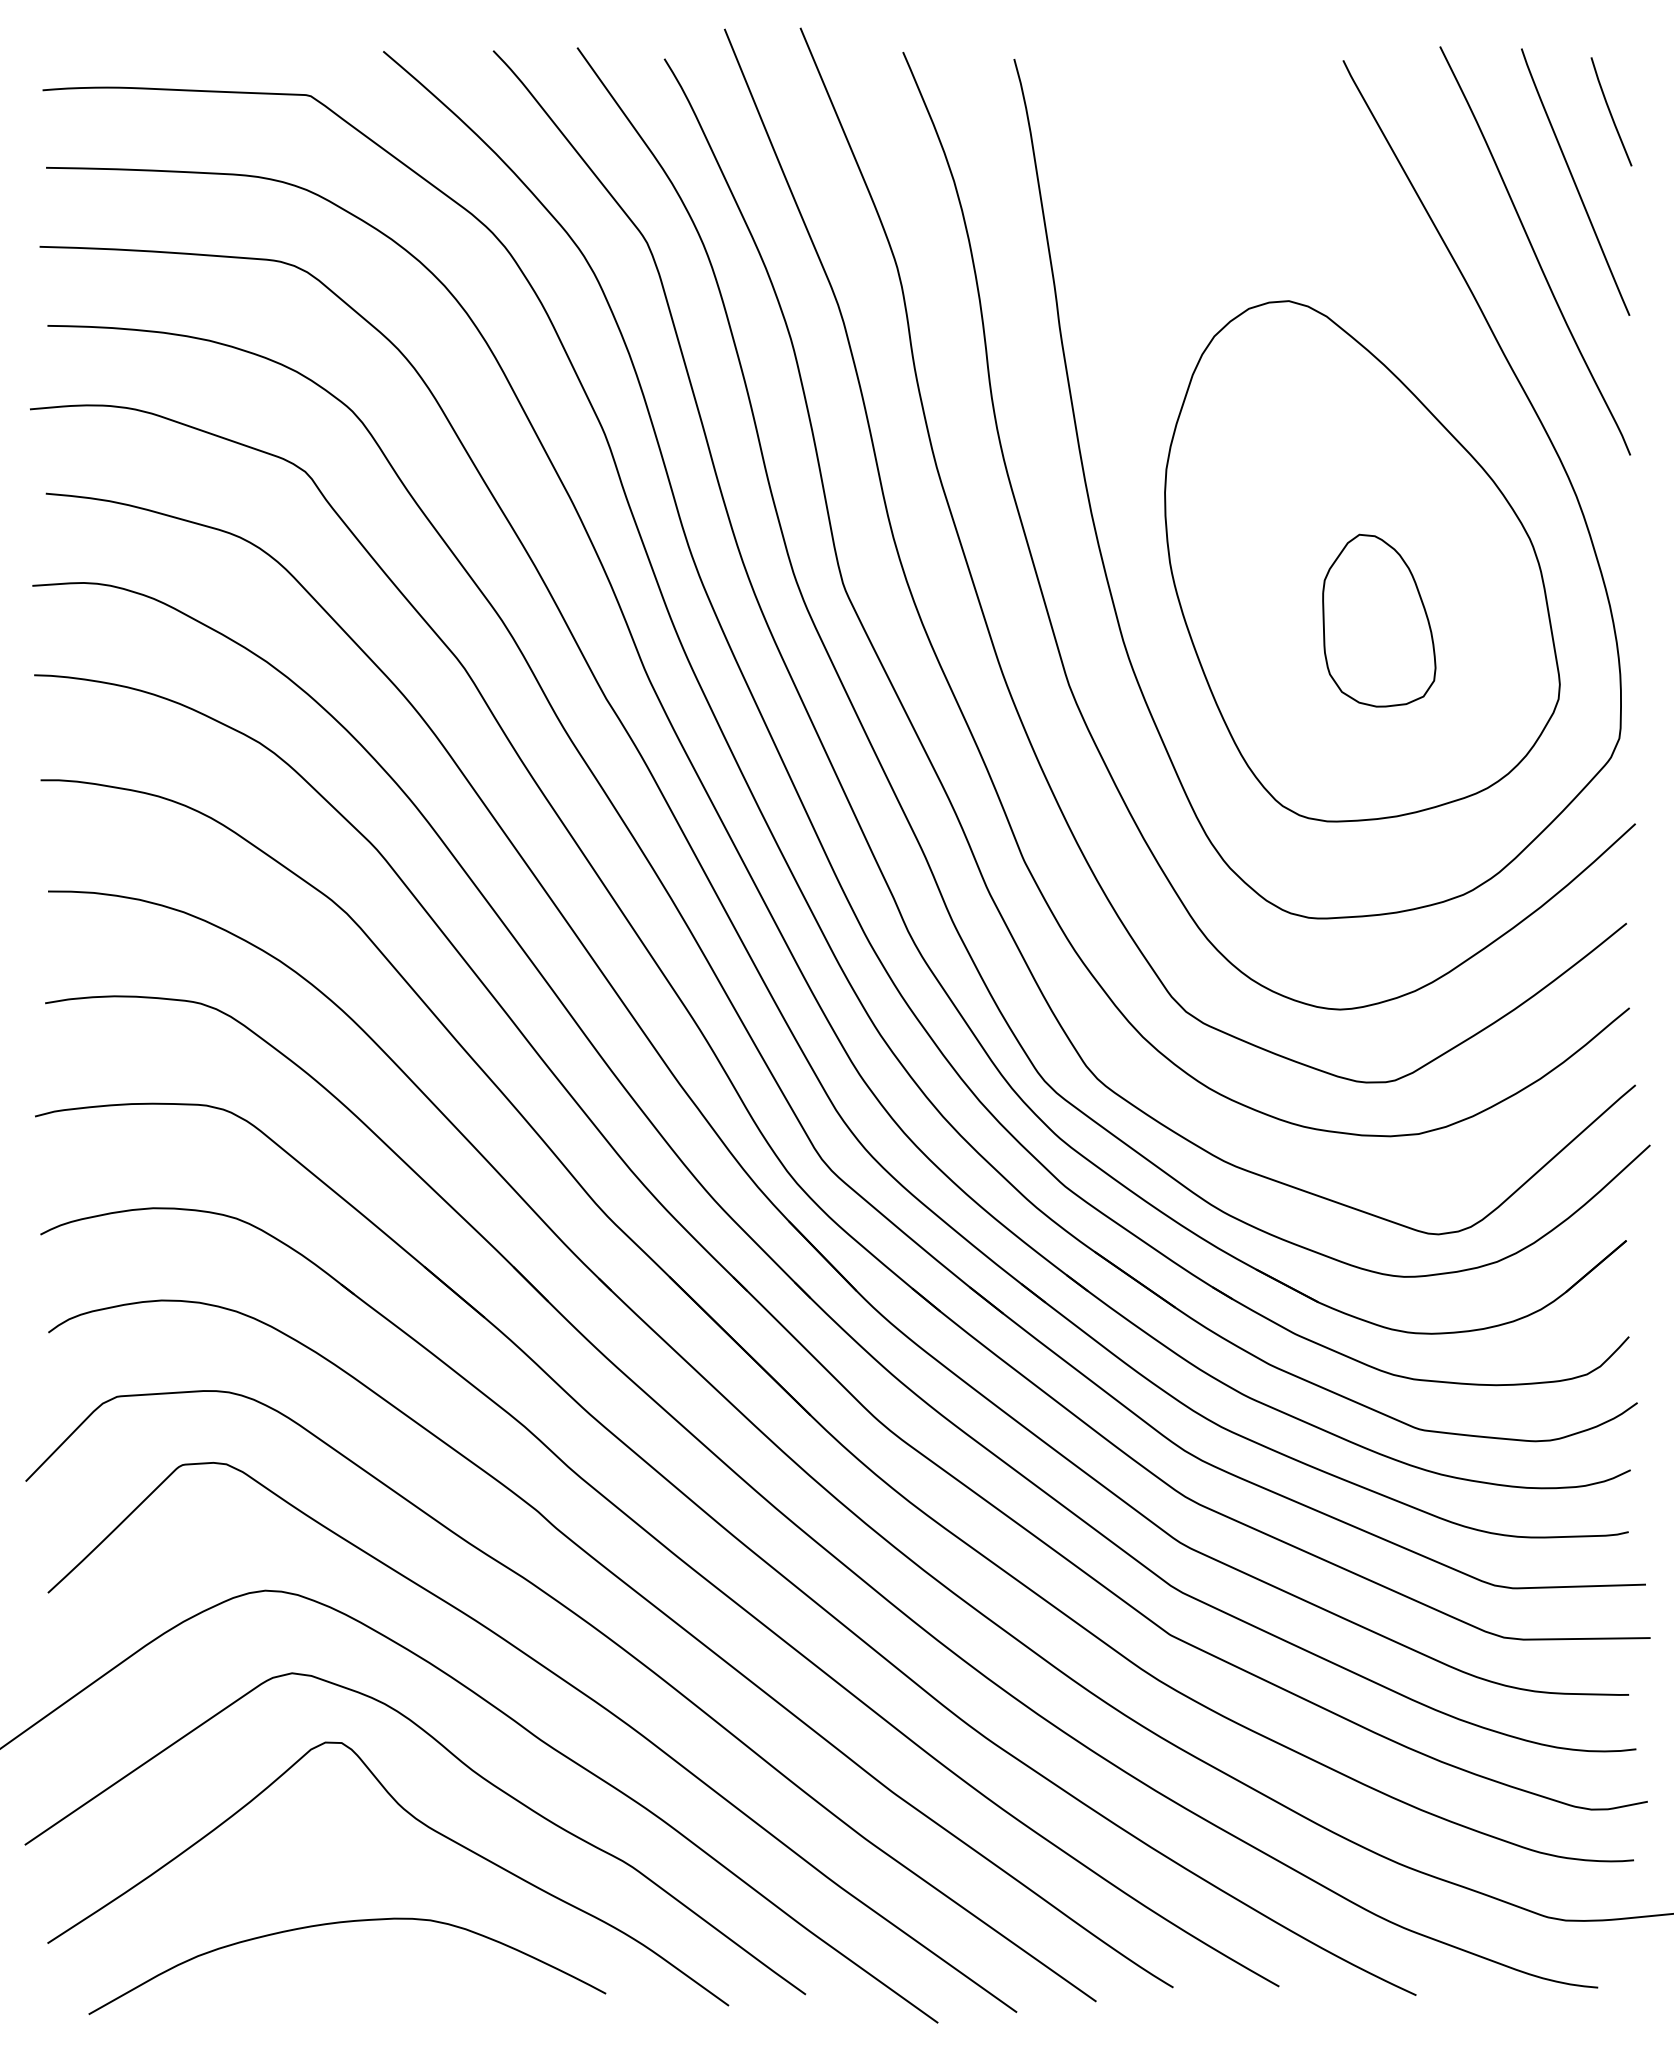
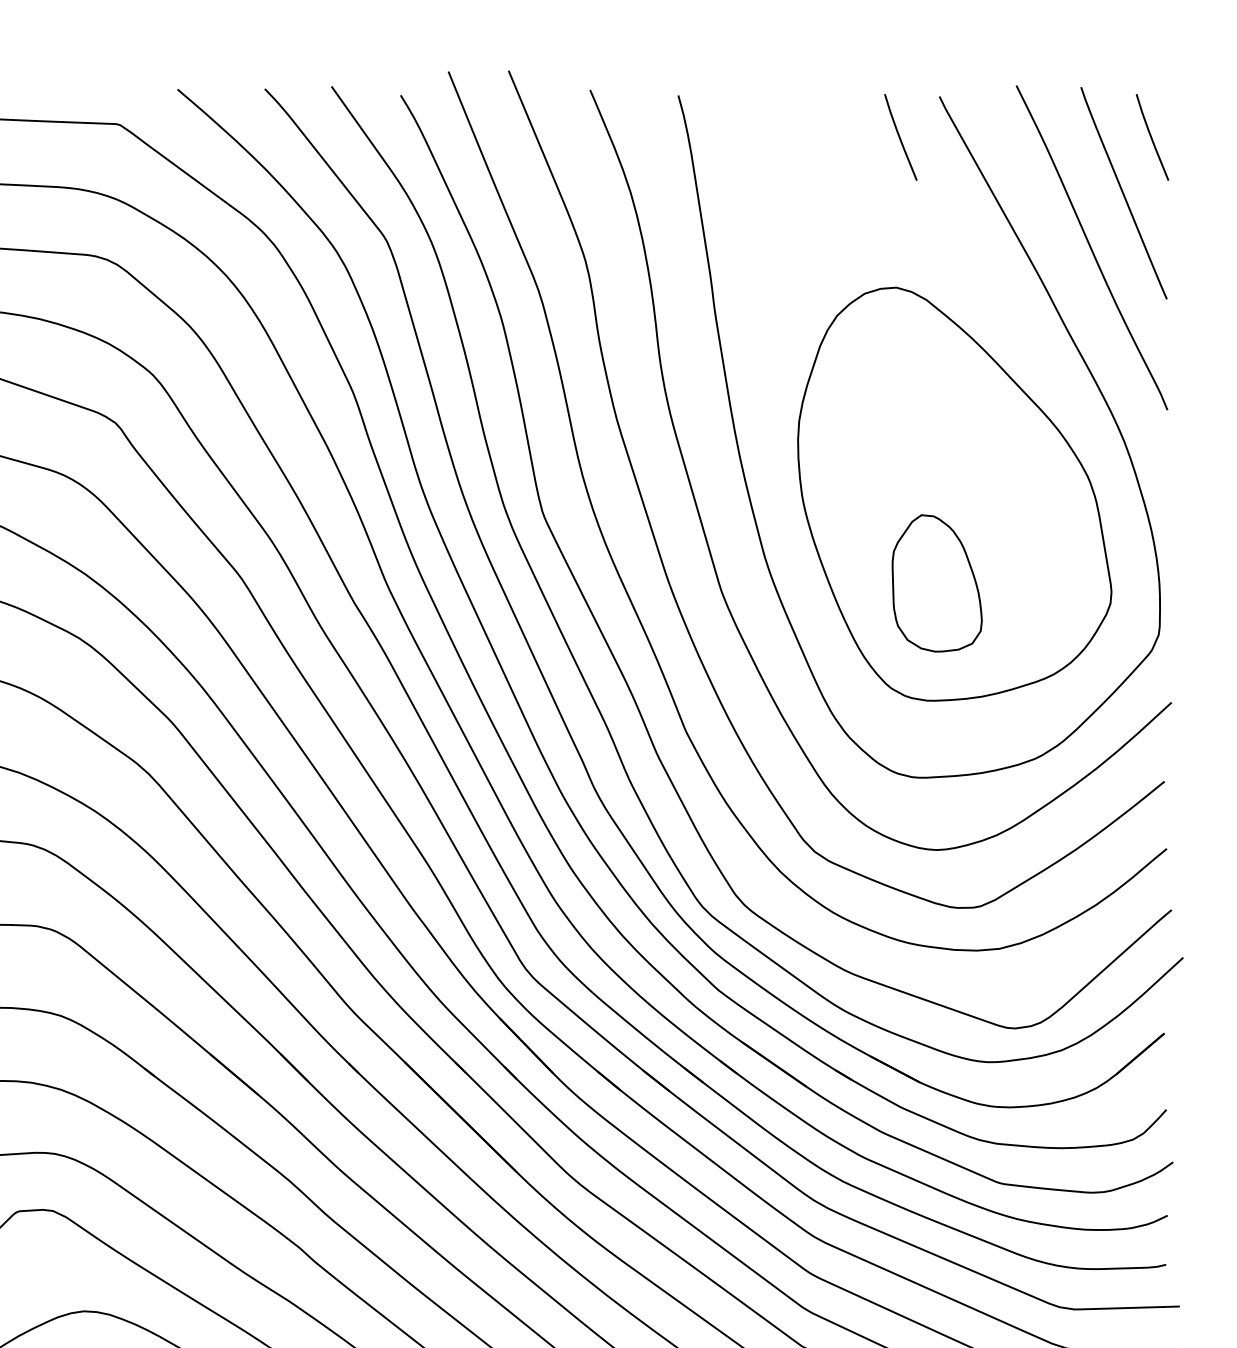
line: (1293, 111) -> (900, 137), added
part: (1379, 620) -> (937, 583), moved

